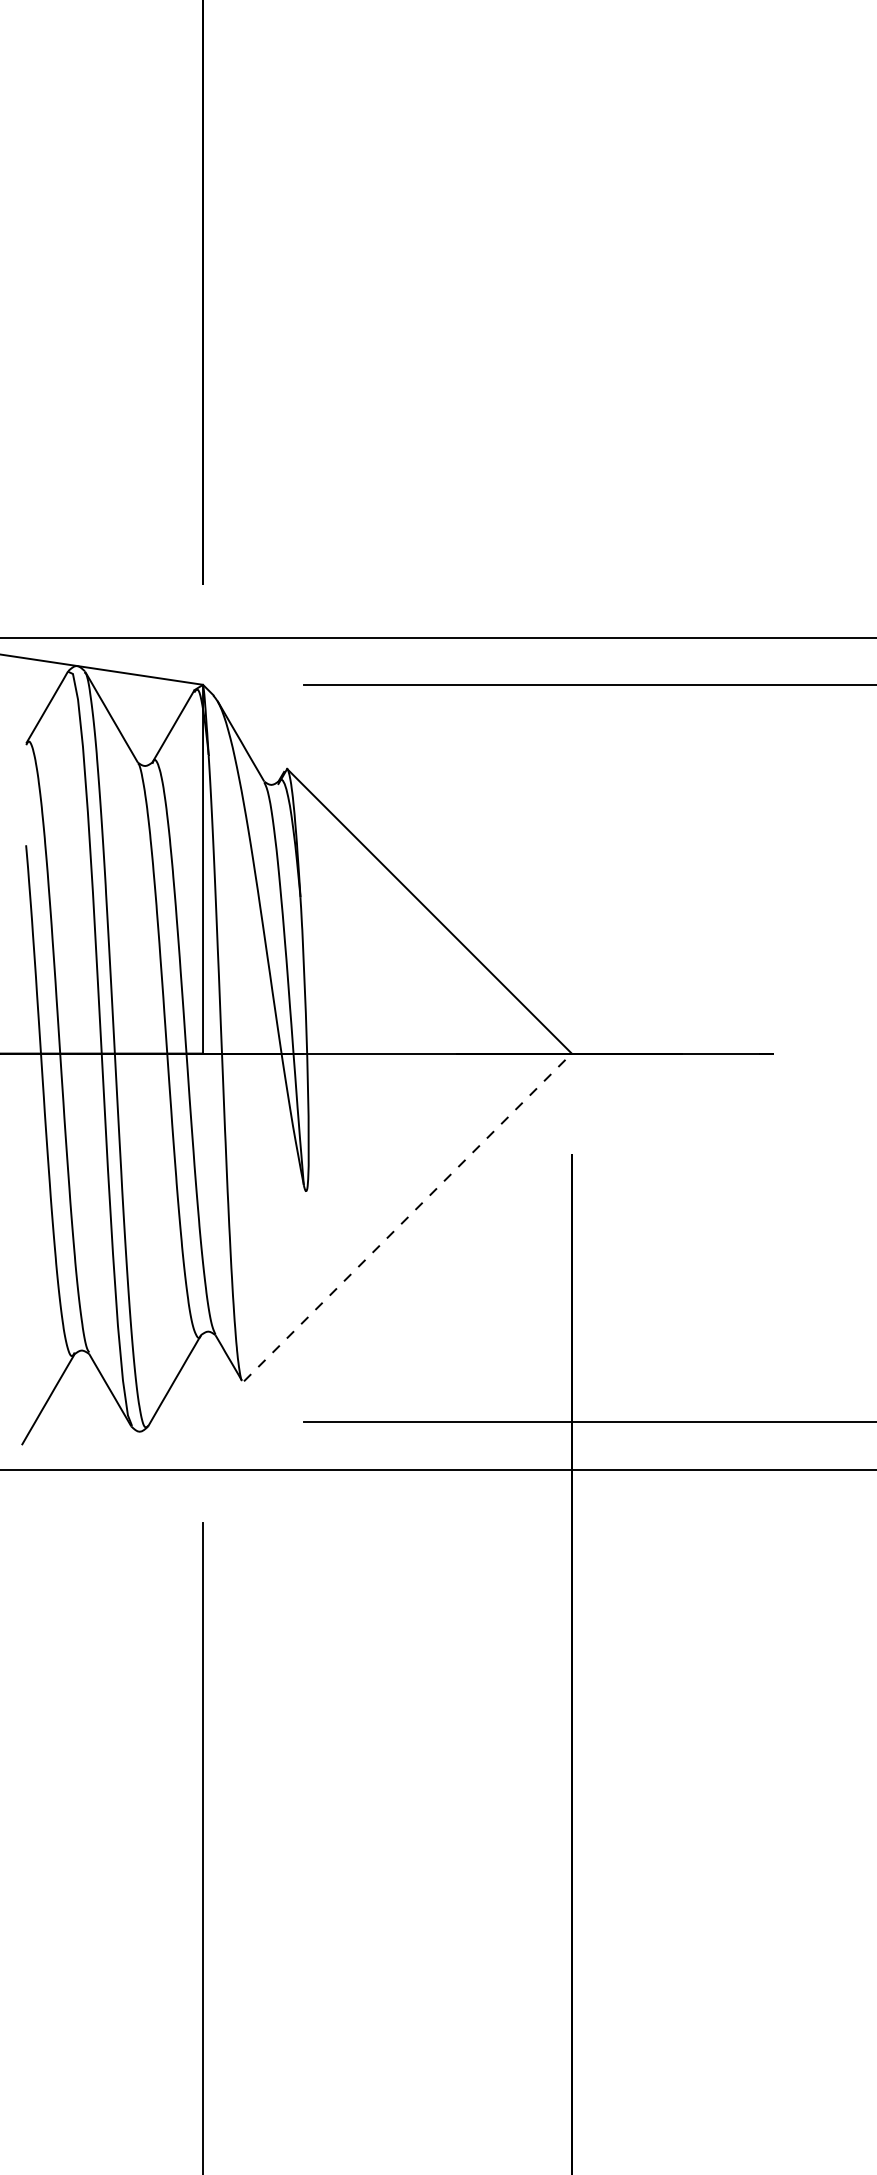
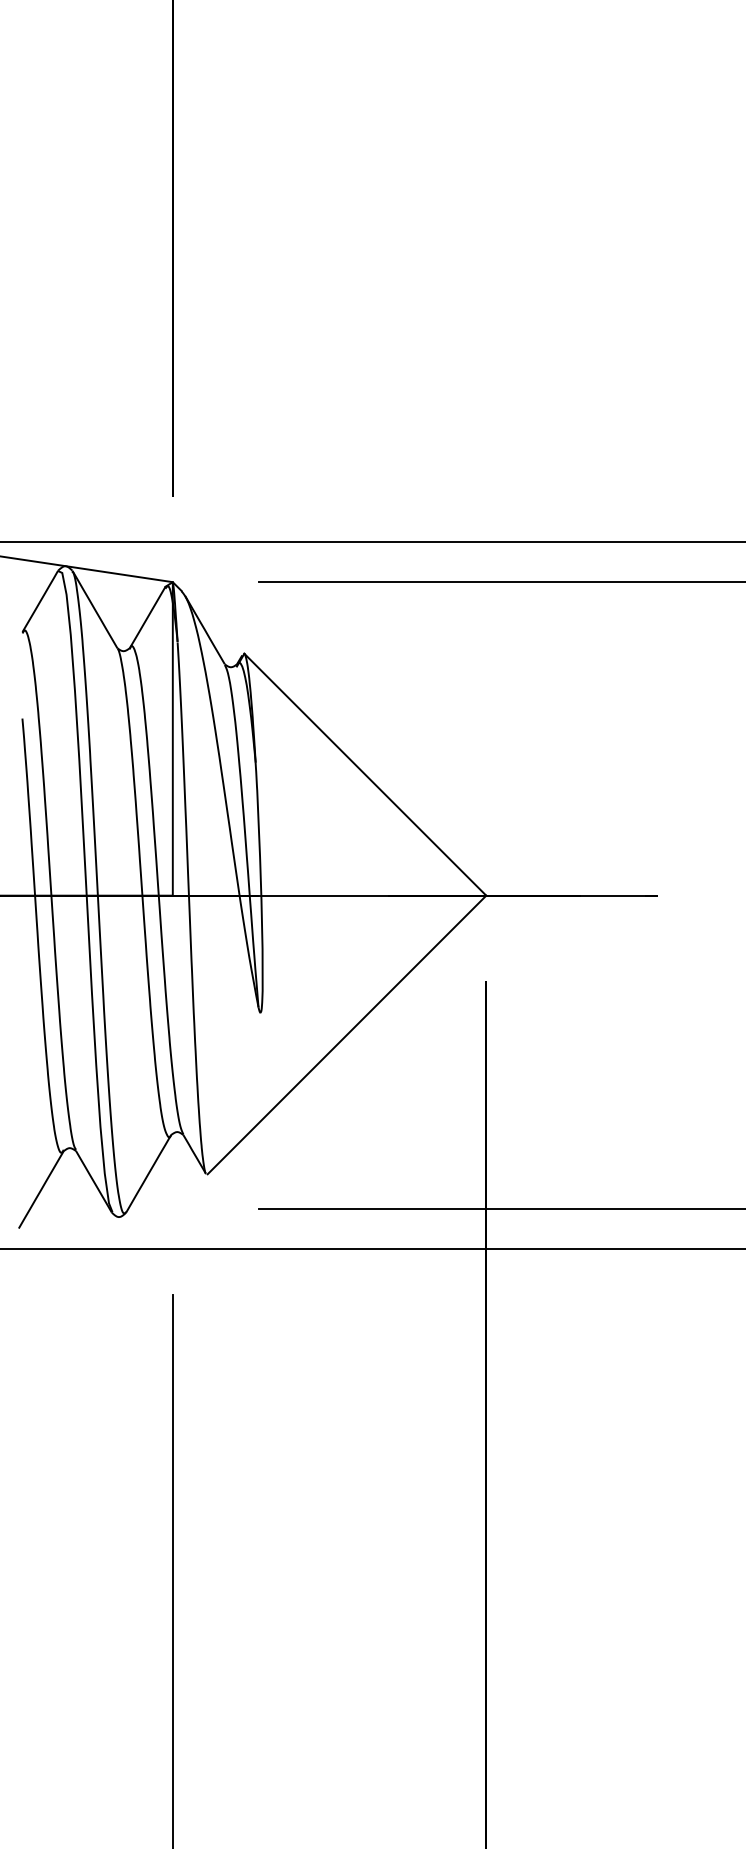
line: (407, 1217) -> (346, 1035), dashed -> solid

